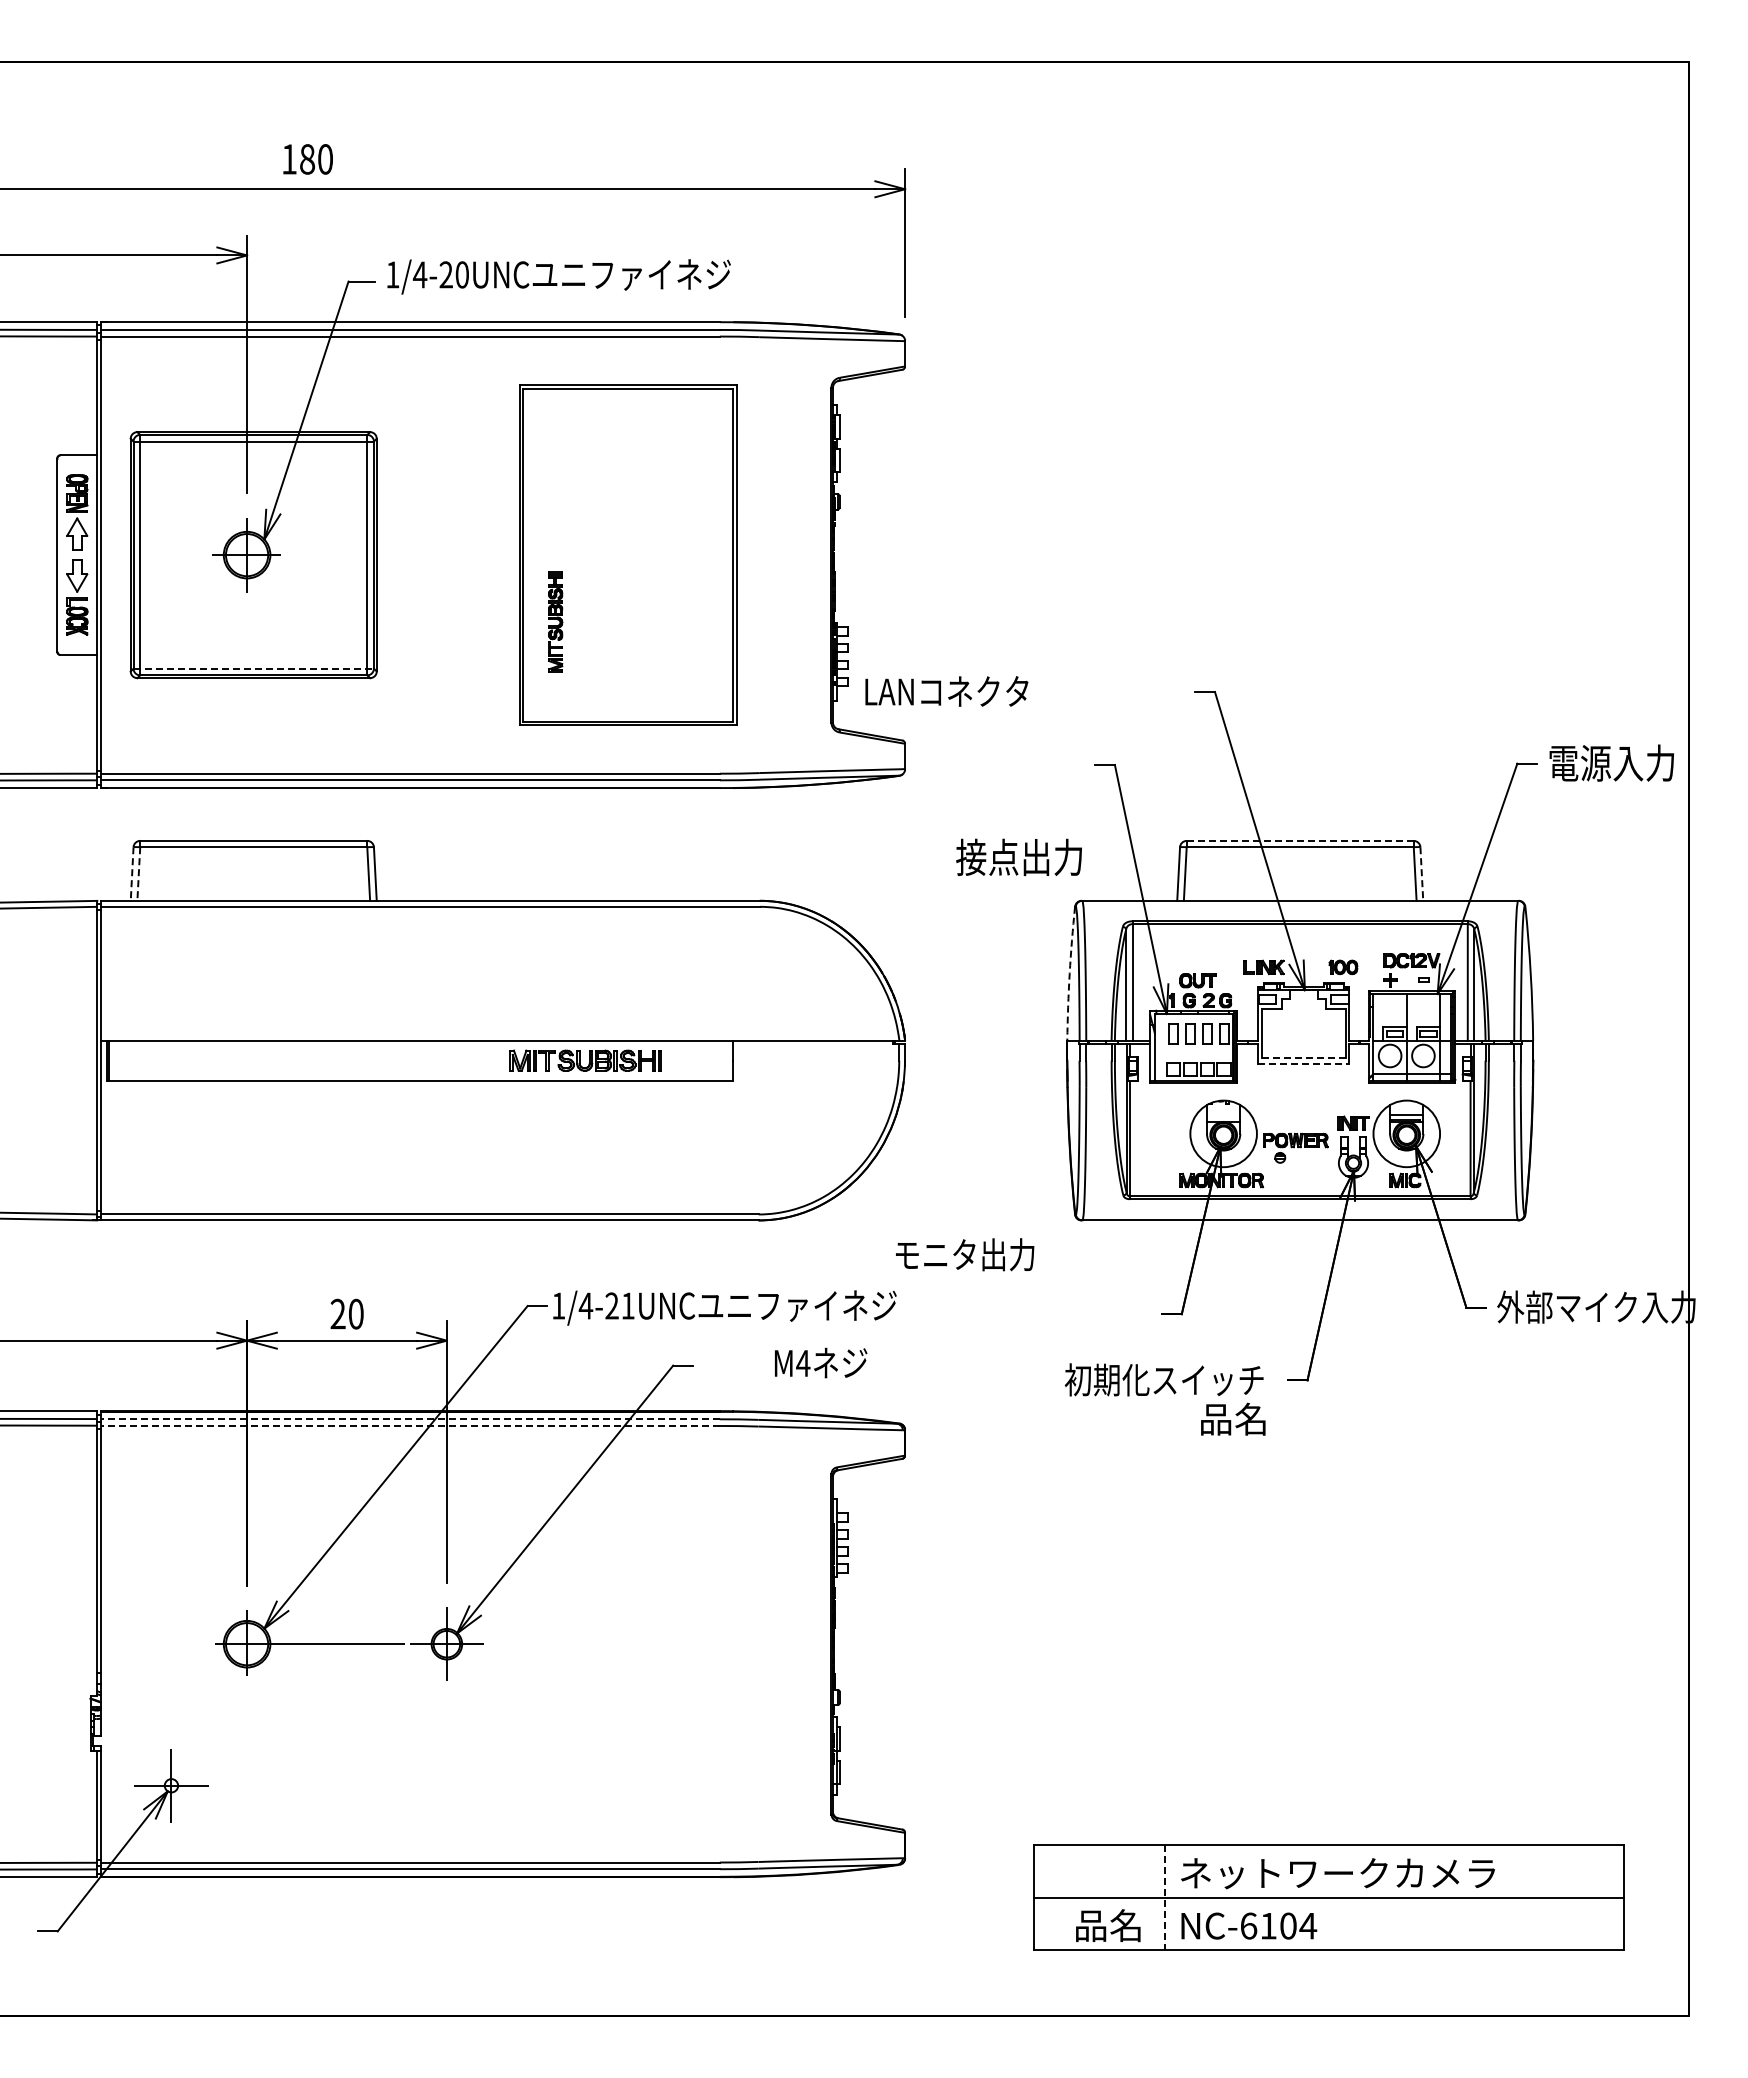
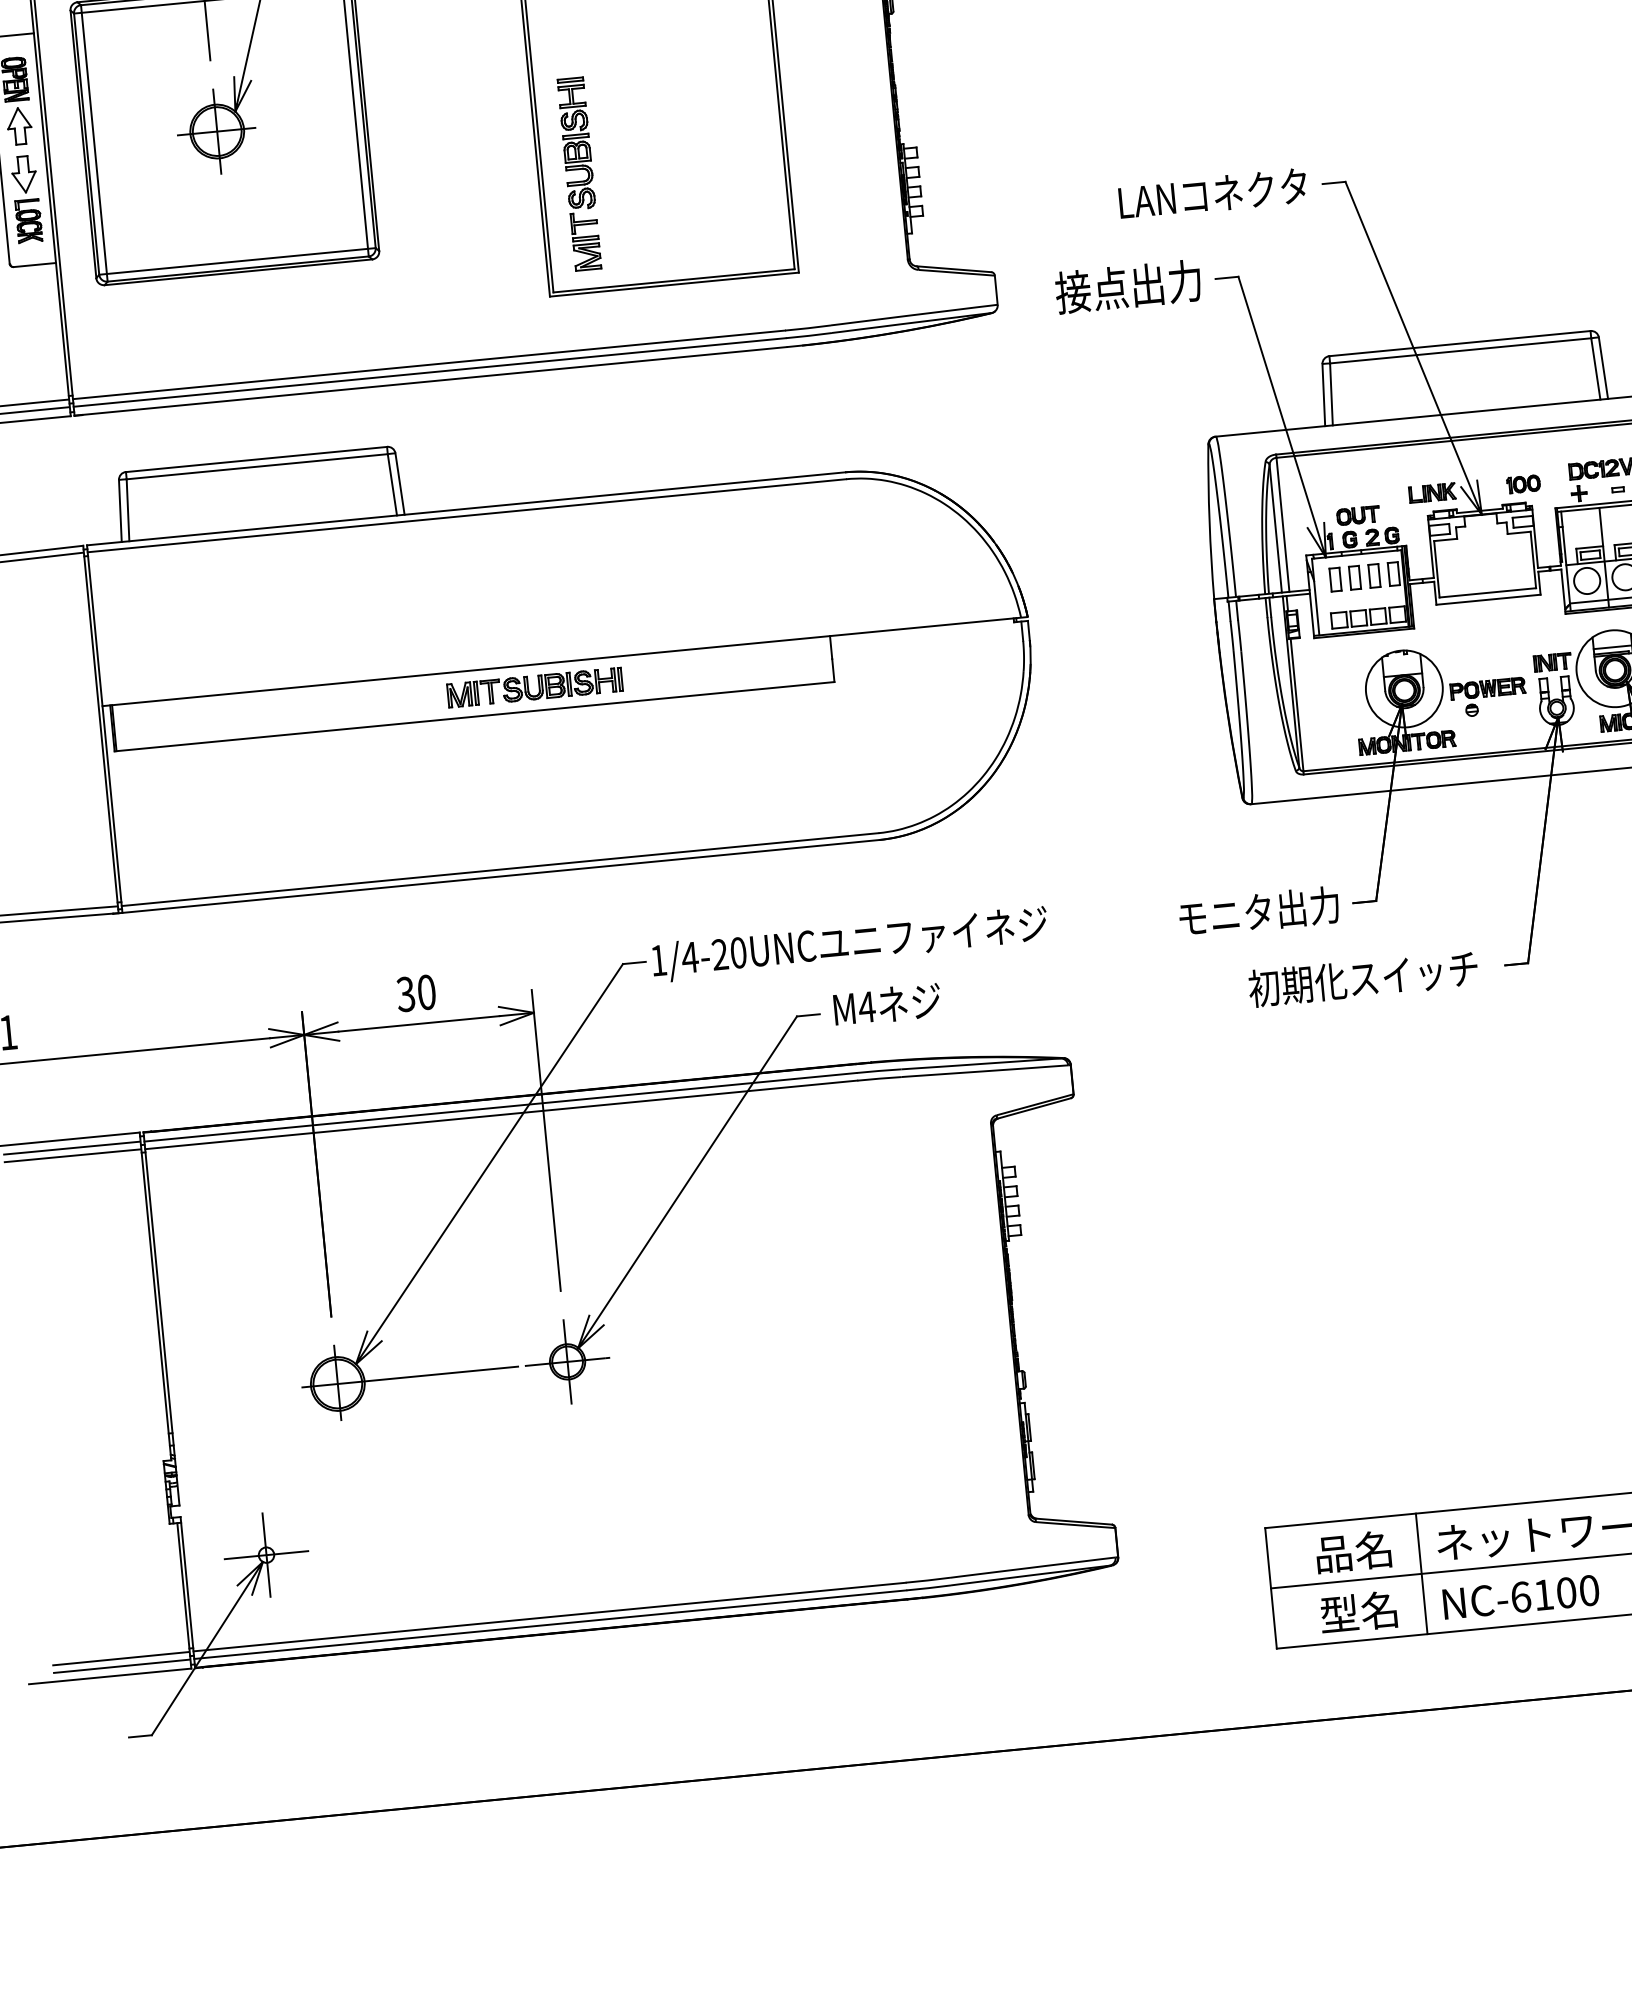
part: (555, 621) -> (579, 173), size x1.67
line: (254, 668) -> (238, 261), dashed -> solid
text: (946, 691) -> (1212, 194), moved
line: (1300, 840) -> (1460, 343), dashed -> solid
text: (1018, 856) -> (1127, 285), moved
line: (132, 874) -> (120, 511), dashed -> solid
line: (138, 874) -> (127, 510), dashed -> solid
line: (1421, 874) -> (1603, 368), dashed -> solid
arc: (1069, 973) -> (1209, 521), dashed -> solid
line: (1303, 1057) -> (1487, 592), dashed -> solid
part: (585, 1060) -> (534, 687), moved
line: (1304, 1063) -> (1489, 599), dashed -> solid
text: (965, 1254) -> (1259, 911), moved
text: (627, 1305) -> (737, 952), 1/4-21UNC -> 1/4-20UNC
text: (337, 1314) -> (405, 994), 20 -> 30
text: (821, 1362) -> (887, 1004), moved
text: (1233, 1418) -> (1353, 1551), moved
line: (410, 1419) -> (500, 1107), dashed -> solid
line: (410, 1425) -> (501, 1114), dashed -> solid
line: (1165, 1898) -> (1422, 1574), dashed -> solid
text: (1090, 1925) -> (1338, 1614), 品名 -> 型名
text: (1308, 1925) -> (1589, 1589), NC-6104 -> NC-6100

